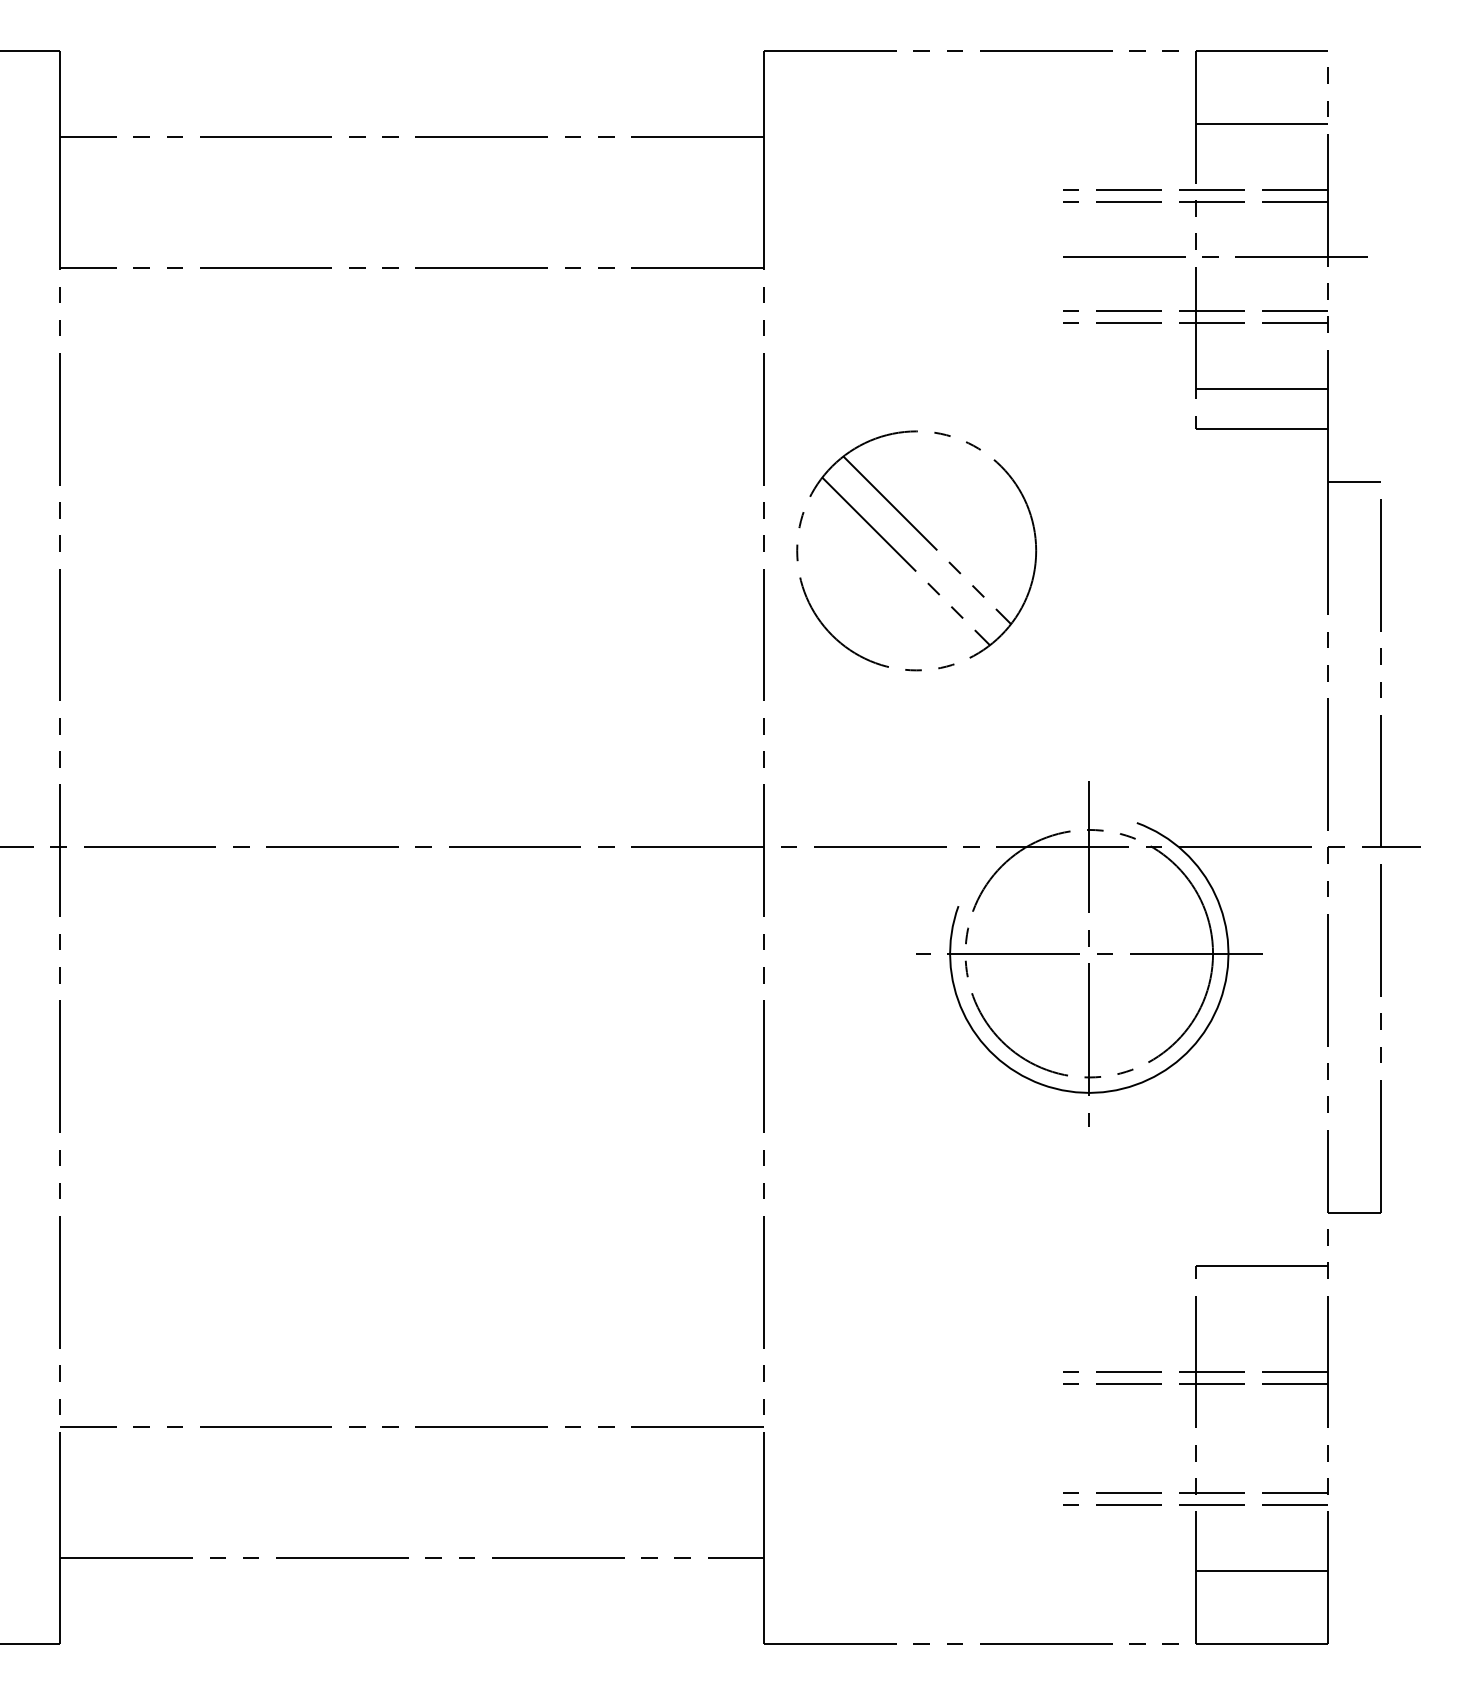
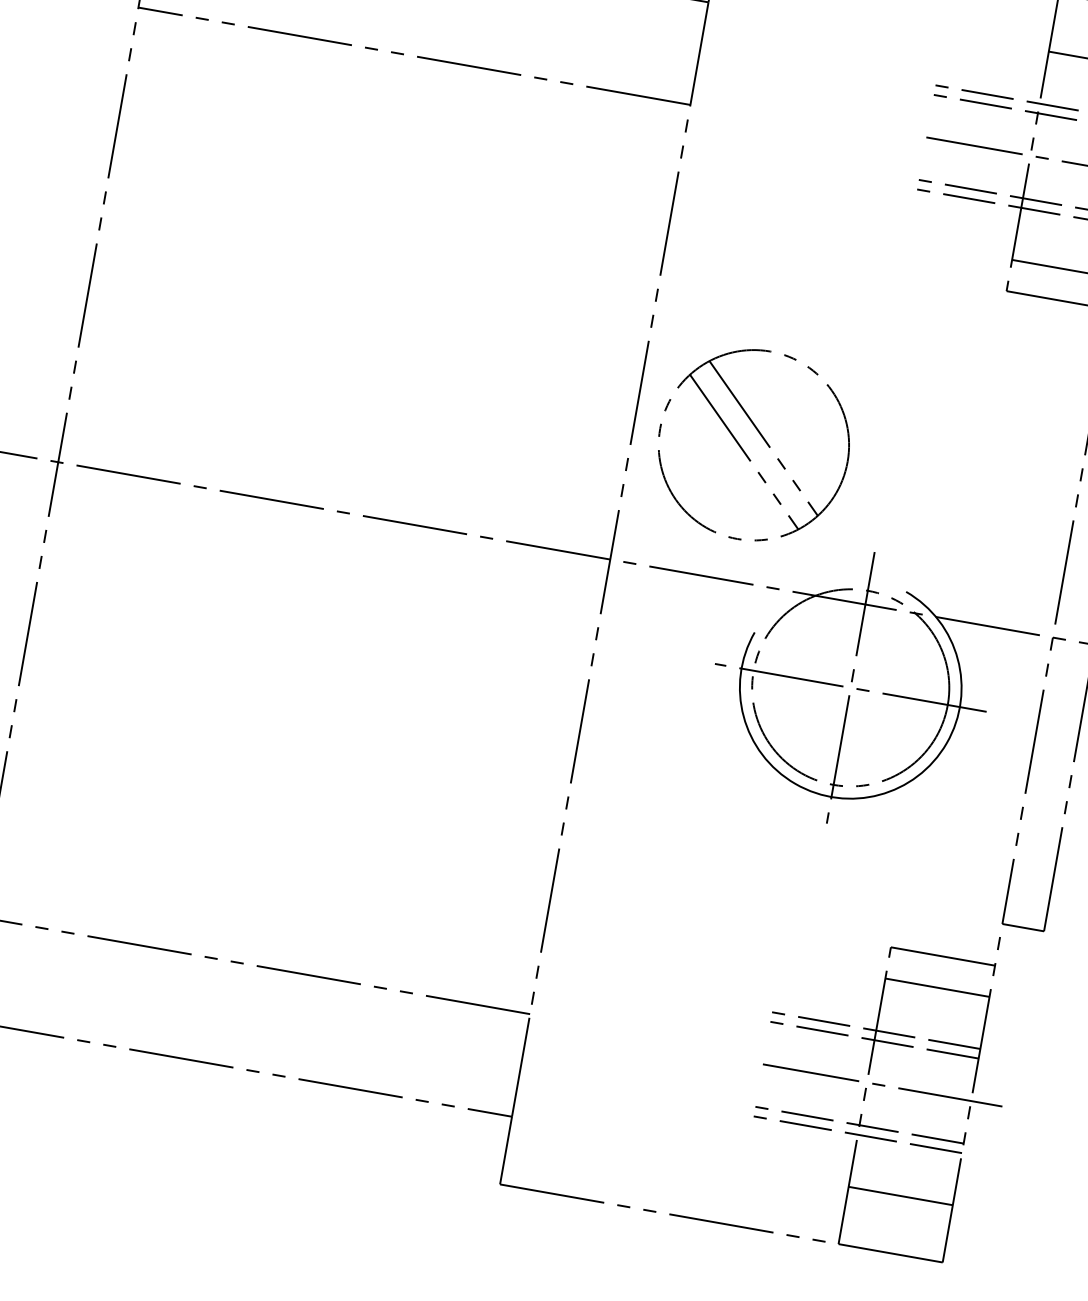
part: (926, 540) -> (763, 438), moved
line: (1261, 1305) -> (937, 987), added
line: (1215, 1438) -> (882, 1085), added

